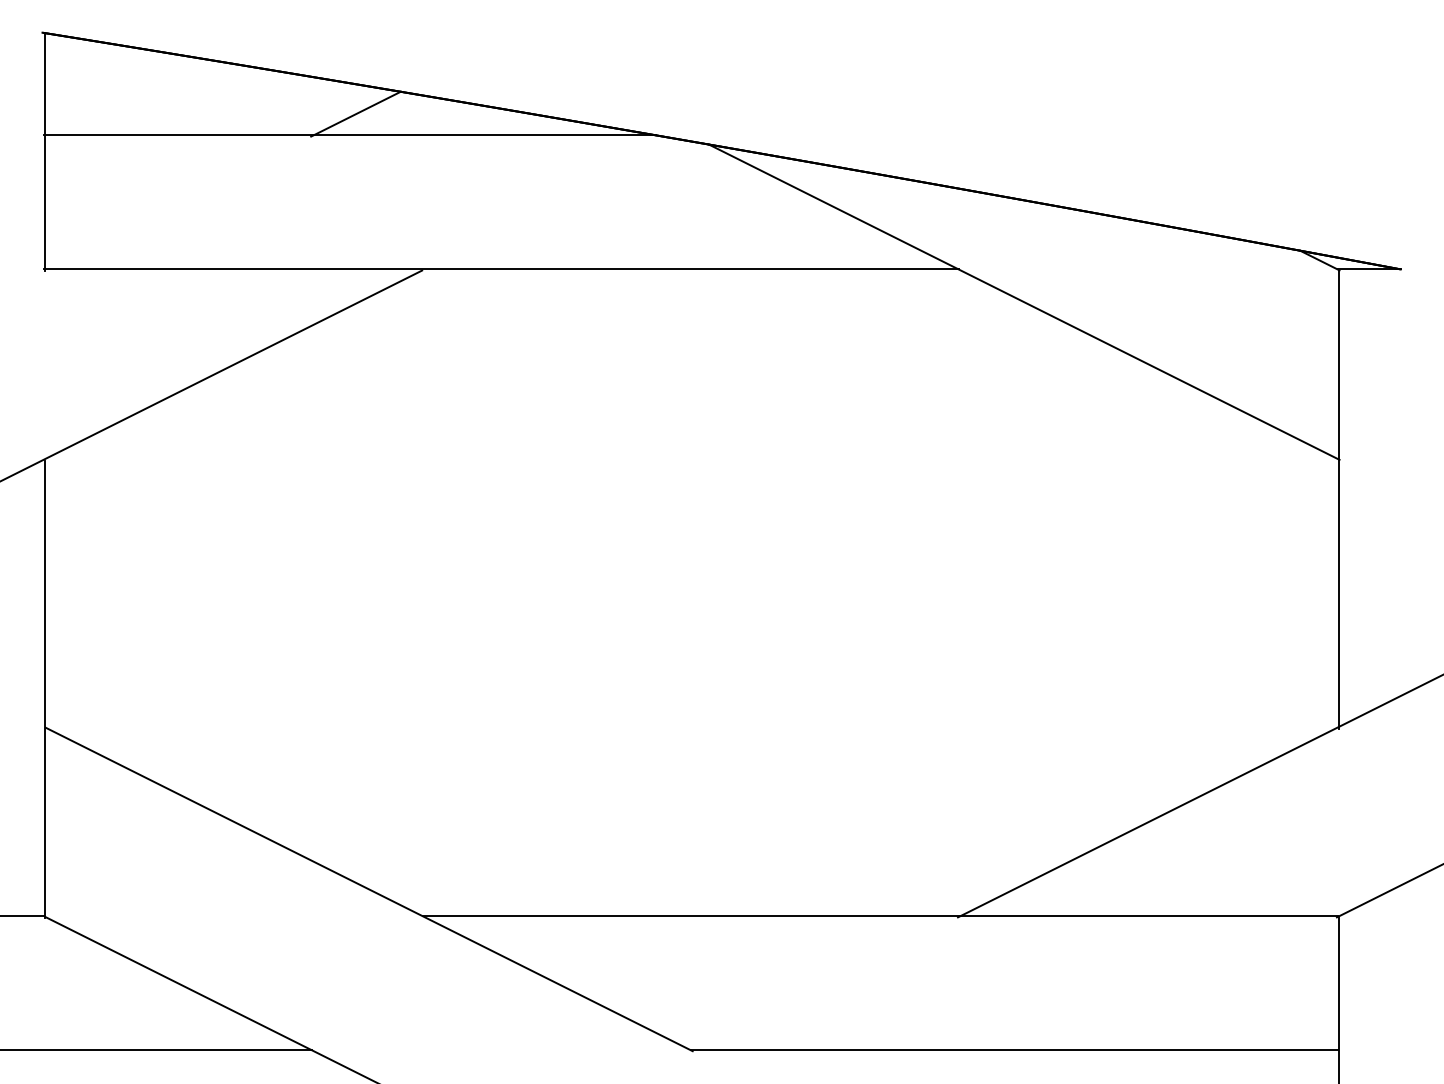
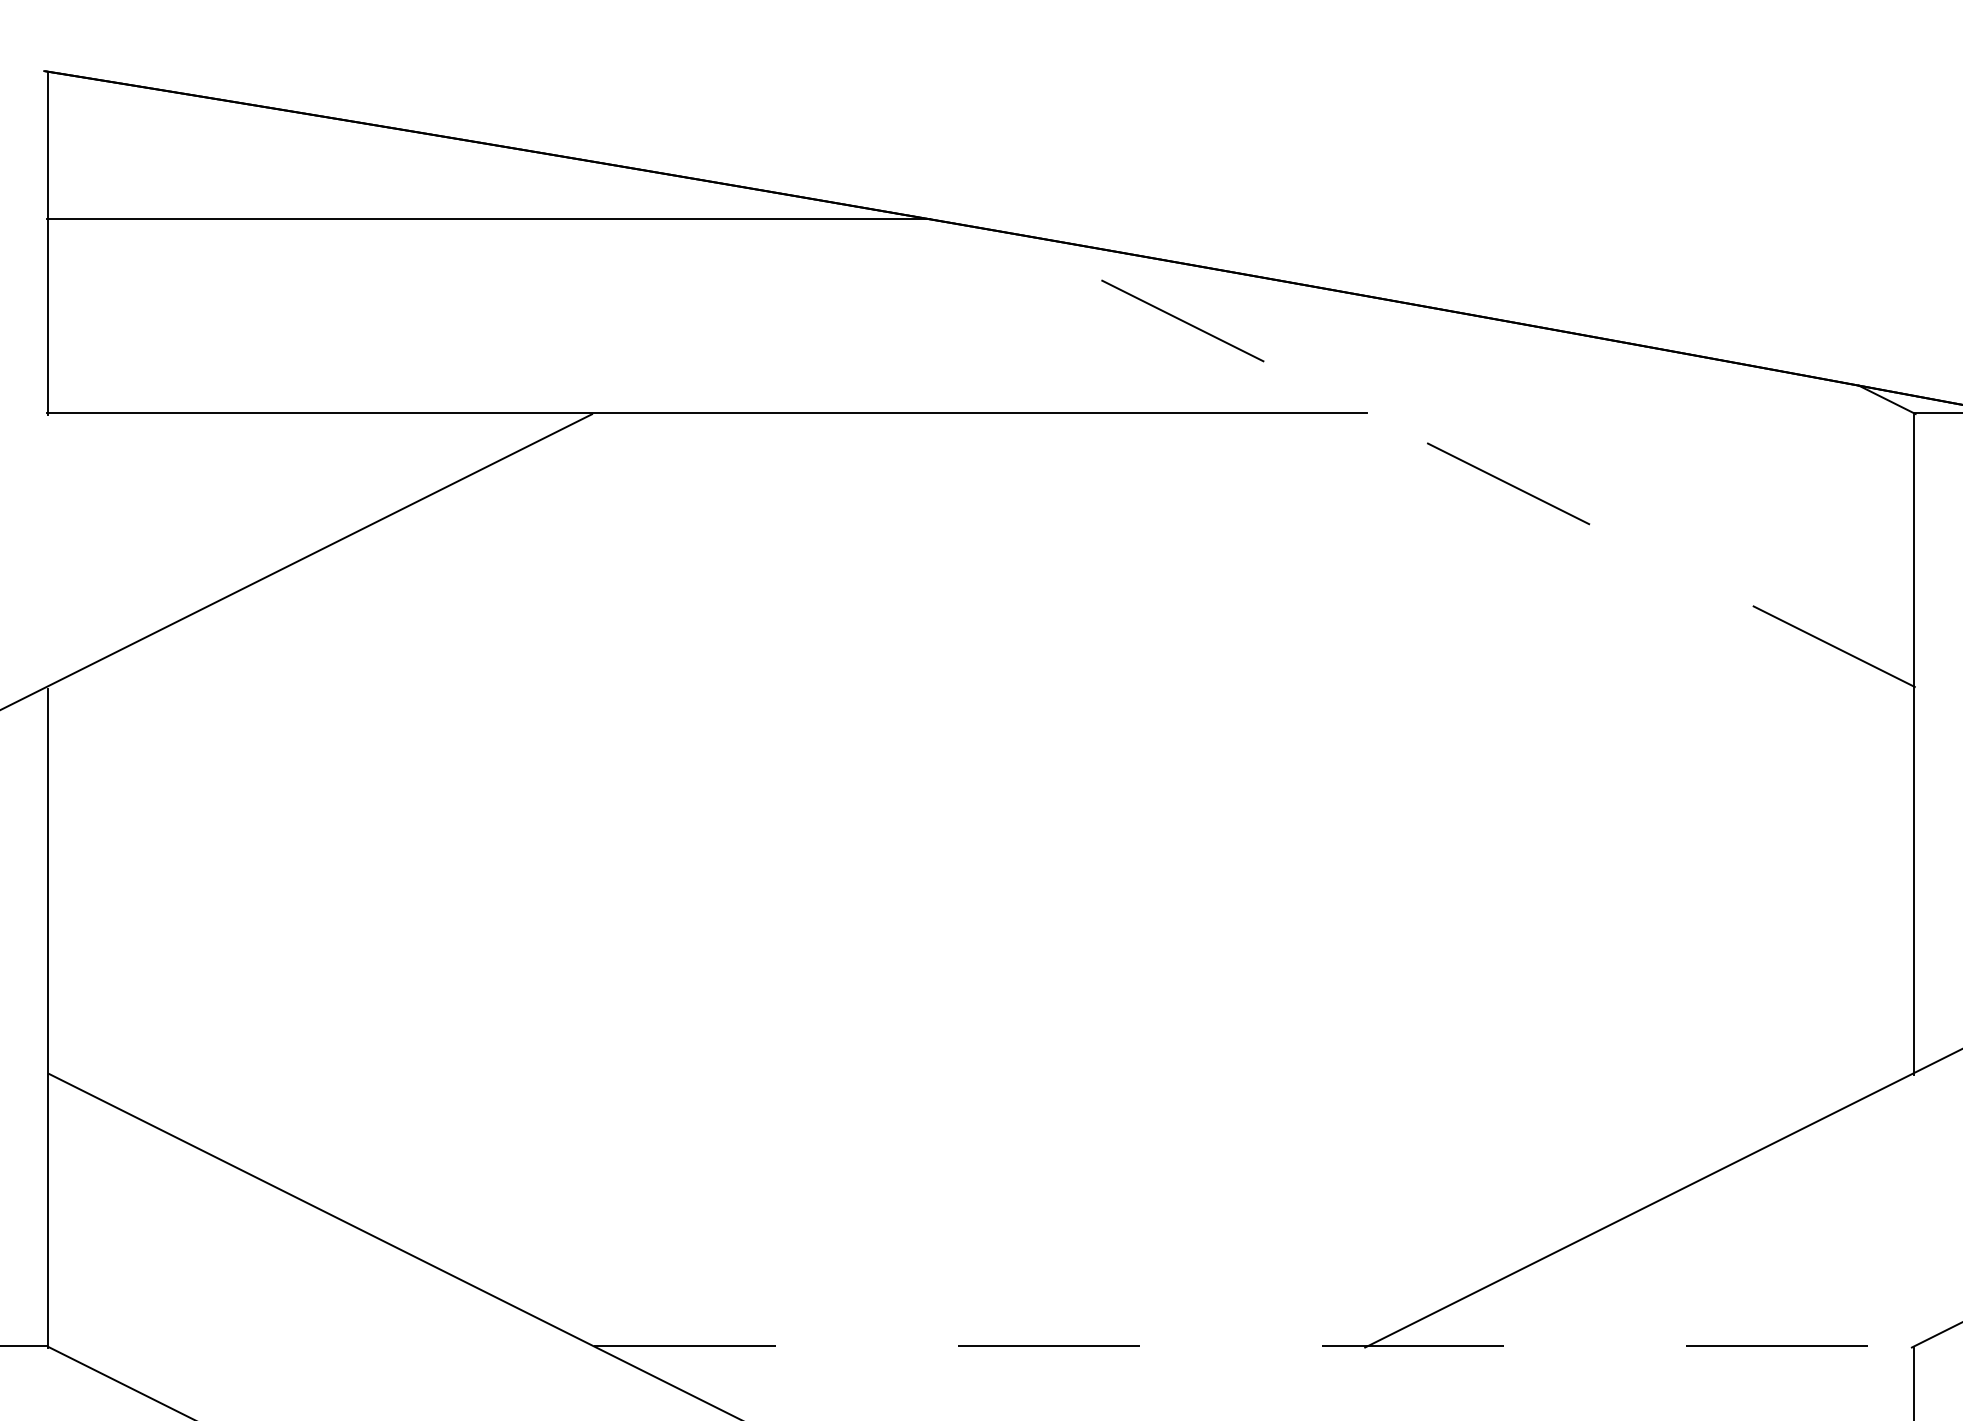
line: (355, 113) -> (495, 187), removed
line: (1024, 302) -> (1461, 460), solid -> dashed
line: (881, 916) -> (1254, 1346), solid -> dashed

